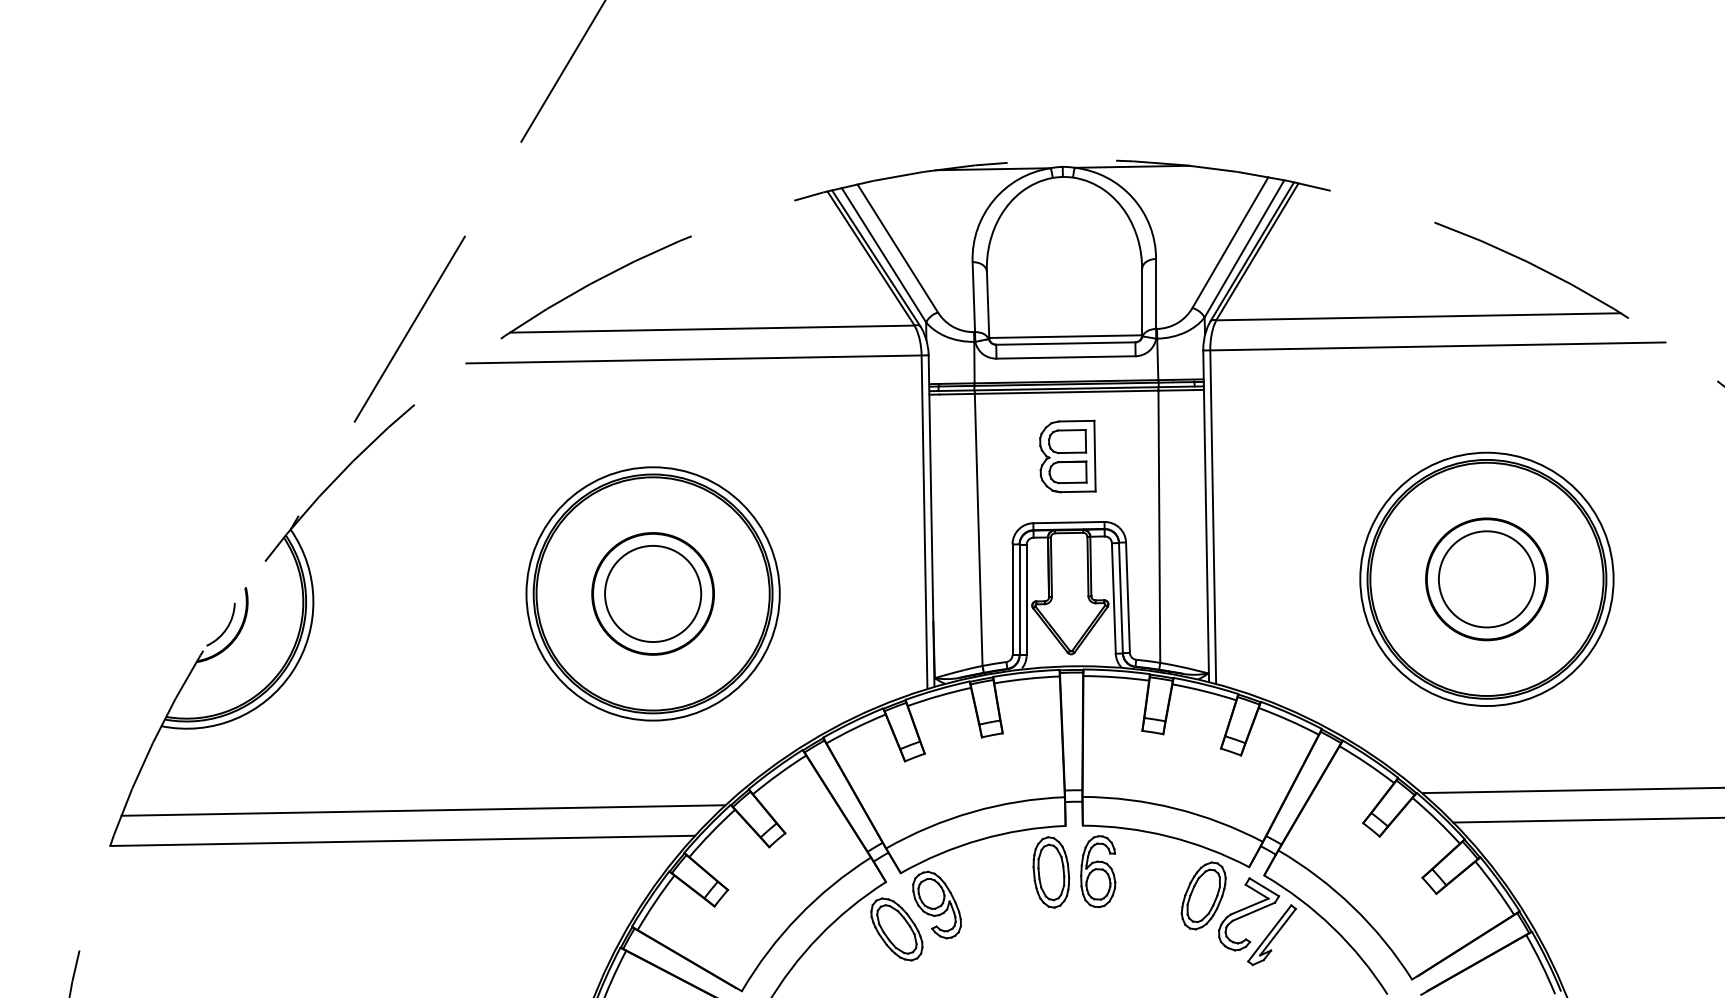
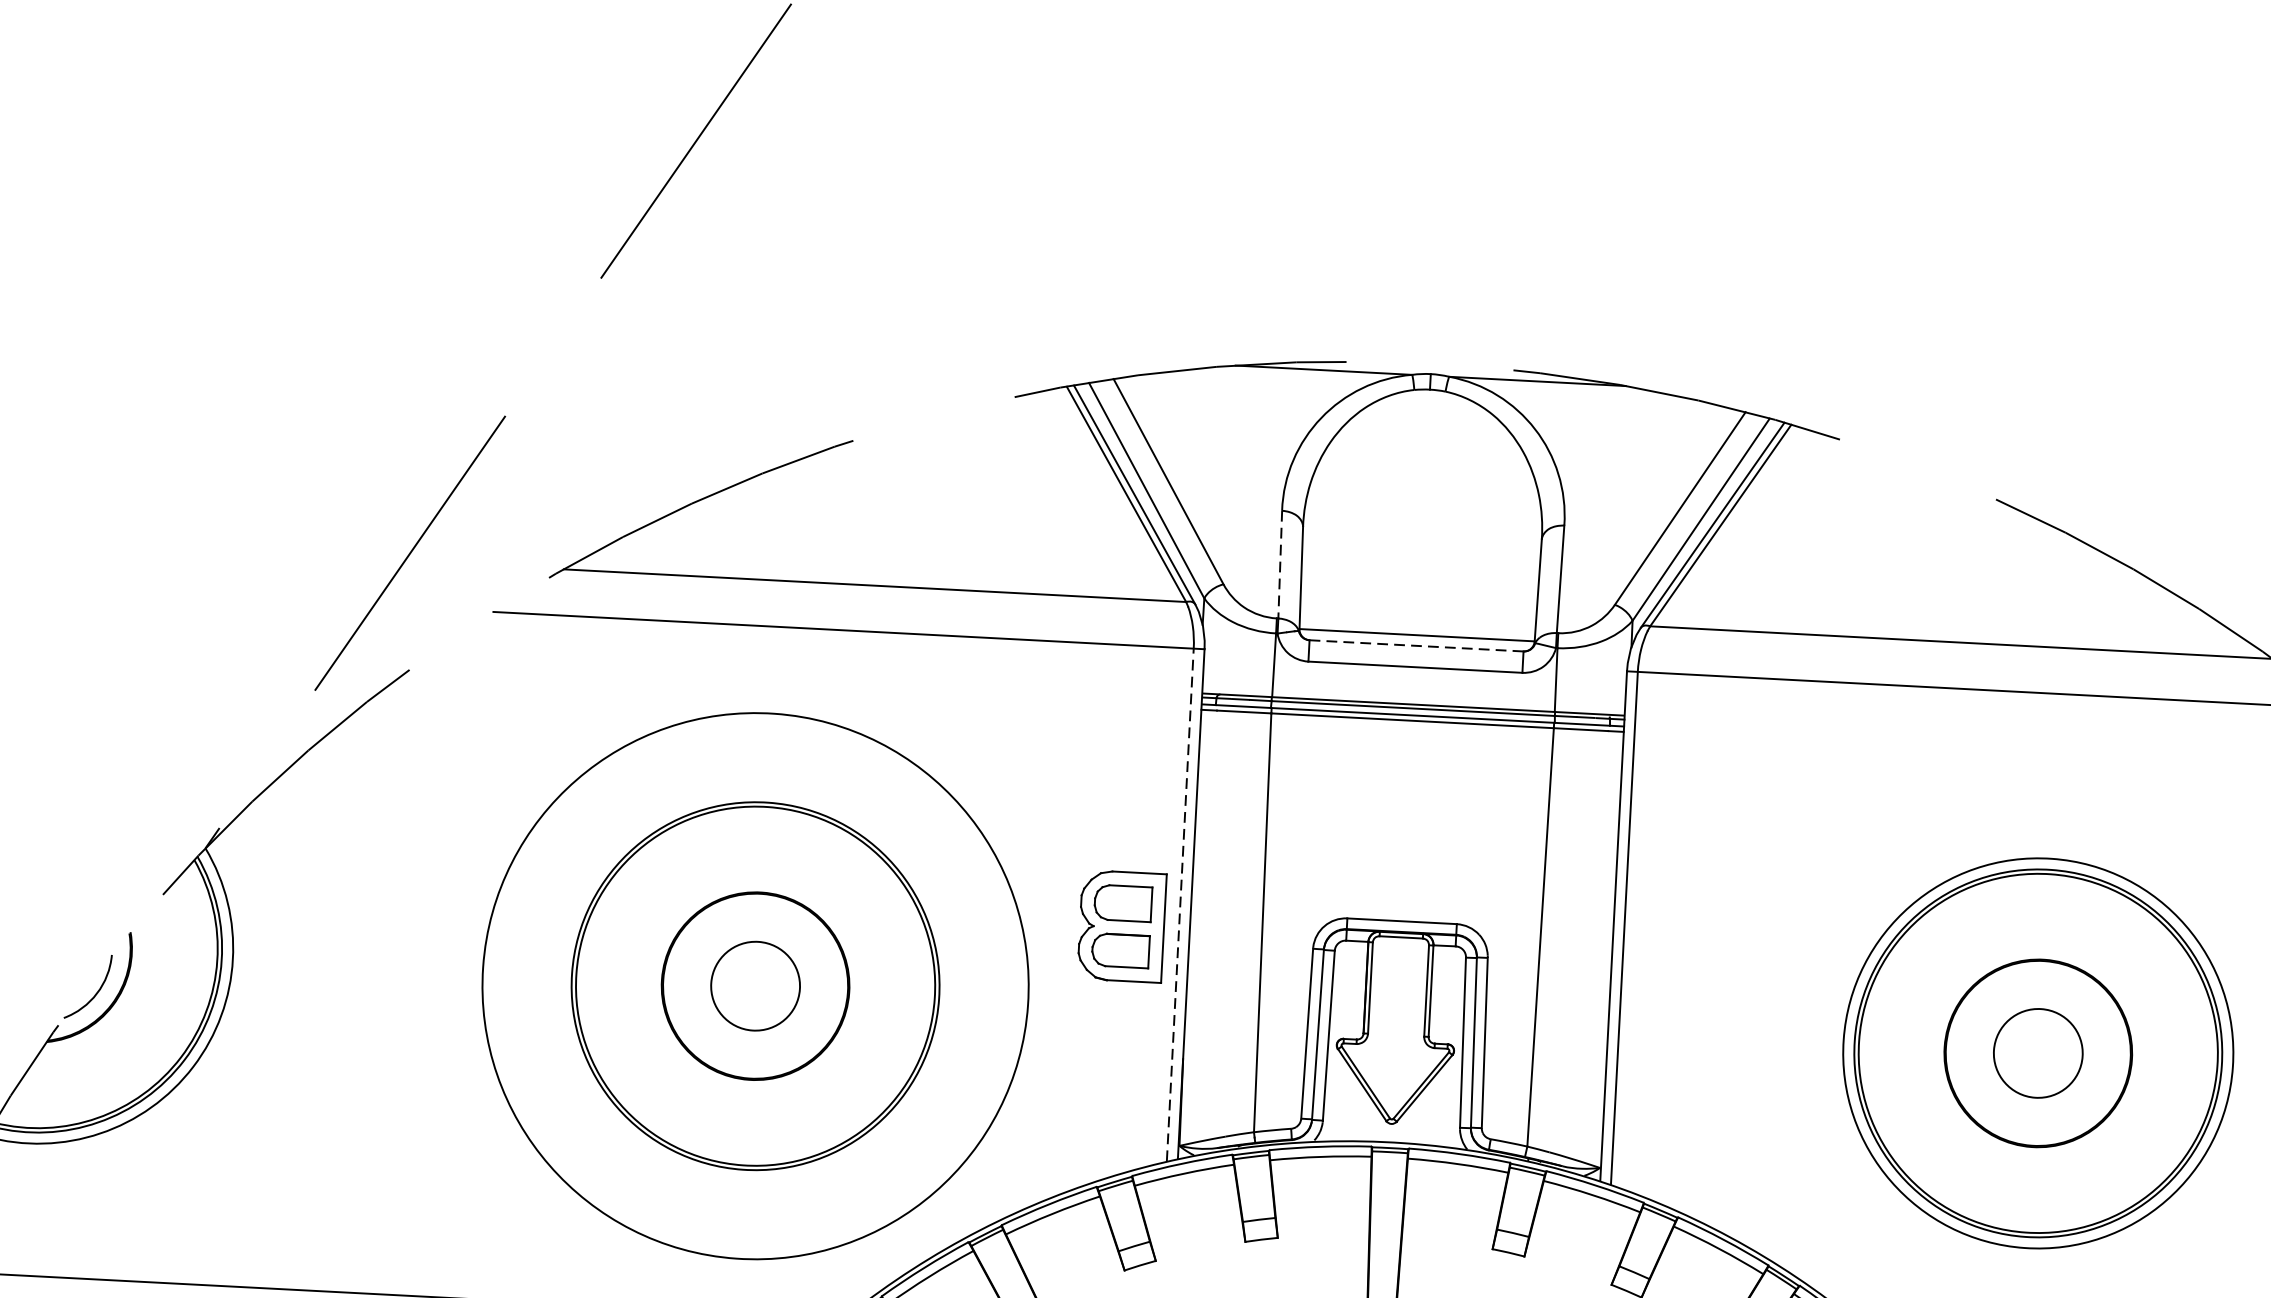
line: (973, 297) -> (1279, 565), solid -> dashed
line: (1065, 343) -> (1416, 645), solid -> dashed
part: (1067, 456) -> (1121, 926), moved
line: (924, 522) -> (1180, 905), solid -> dashed
circle: (1486, 579) -> (2037, 1053), size x0.6
circle: (652, 593) -> (754, 985), size x1.4
circle: (653, 593) -> (756, 985), size x0.6

